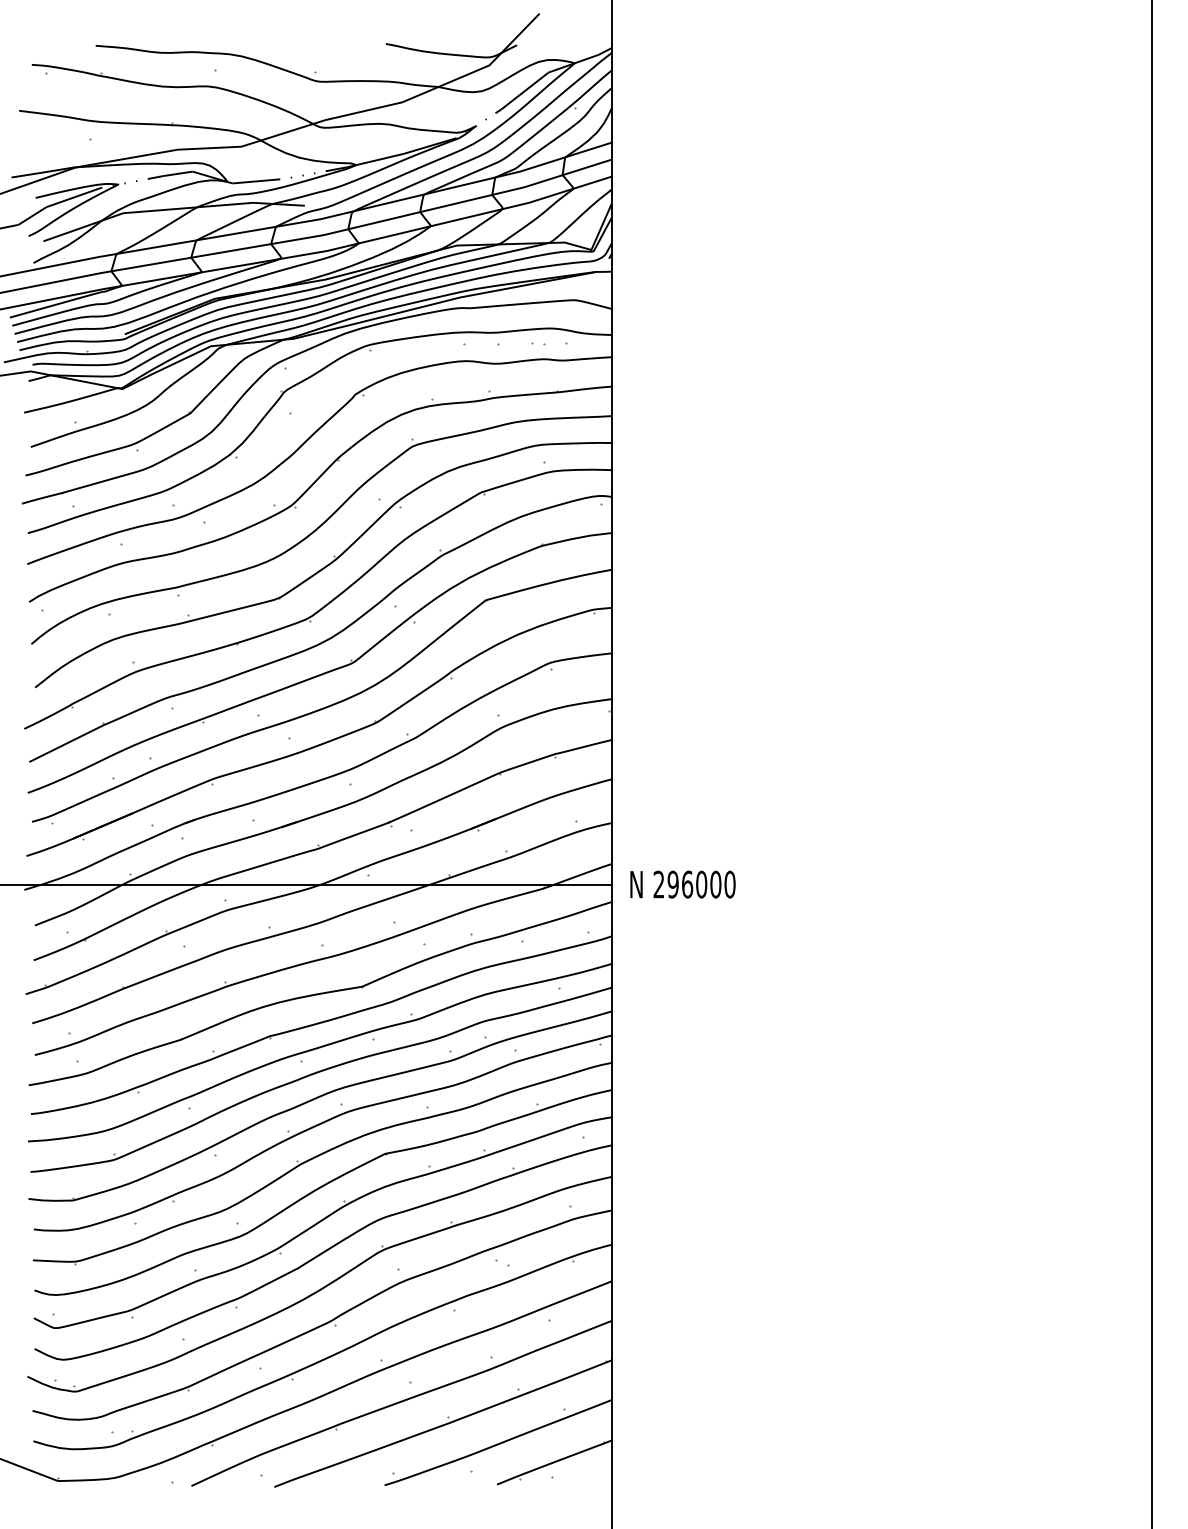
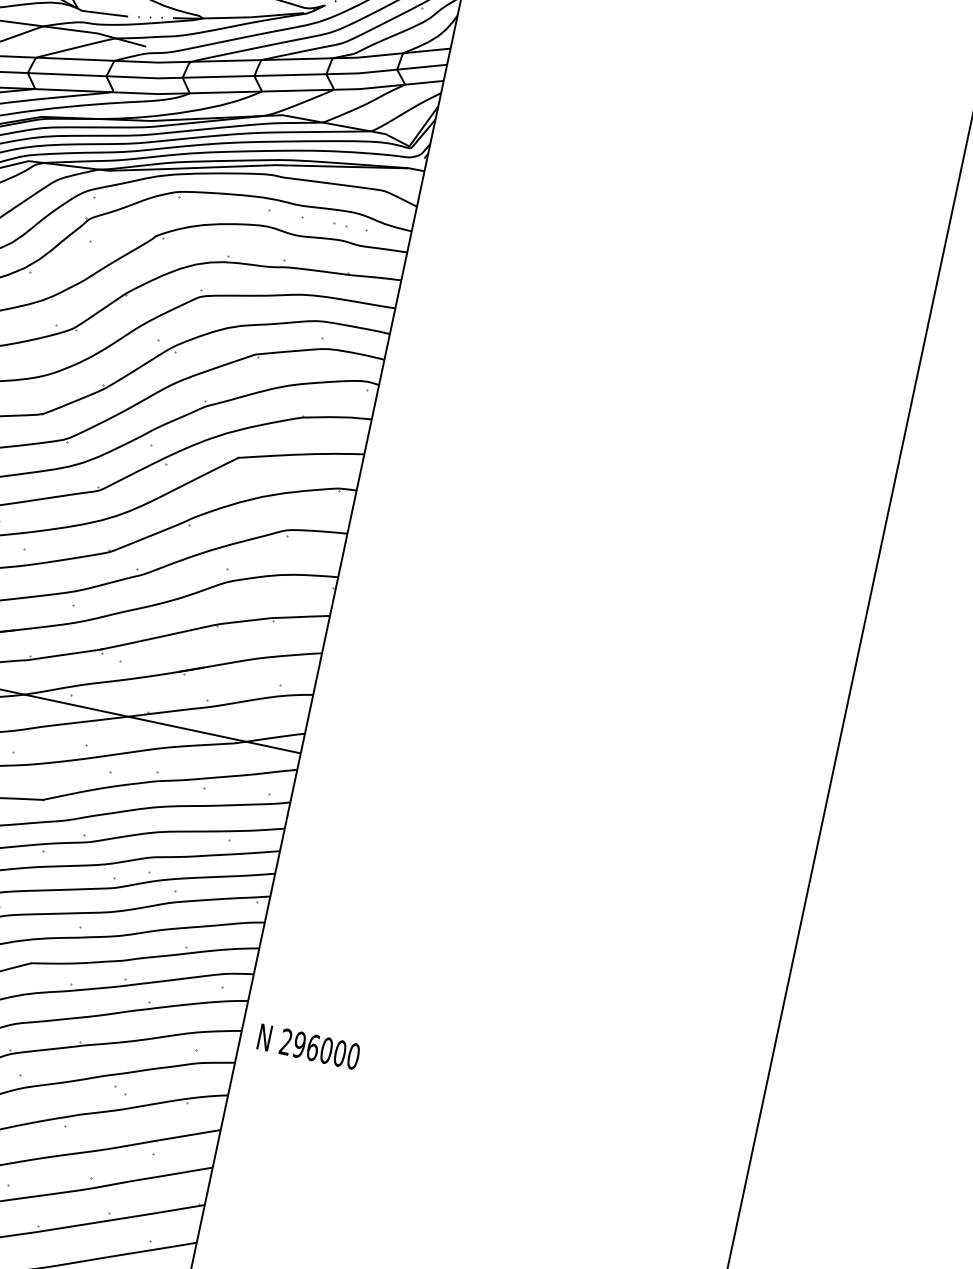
text: (682, 884) -> (308, 1046), moved

